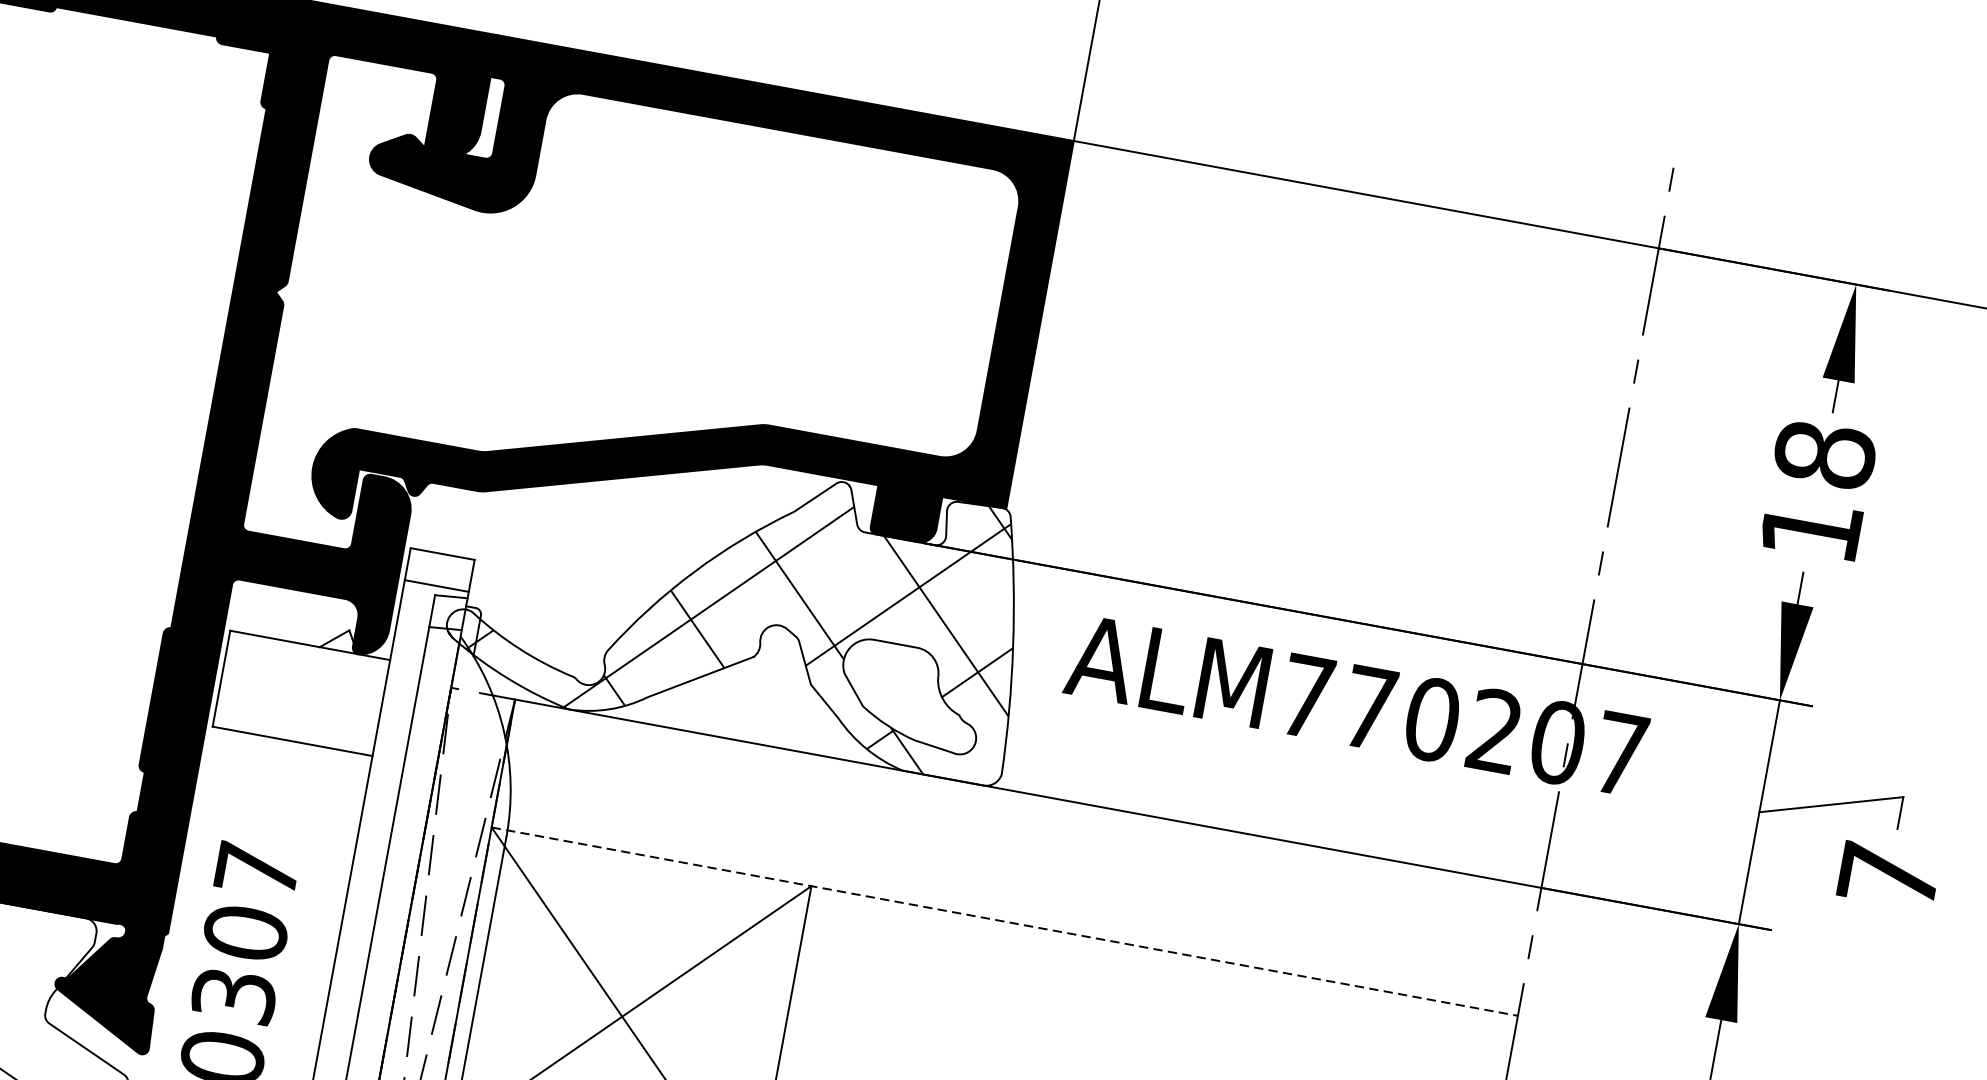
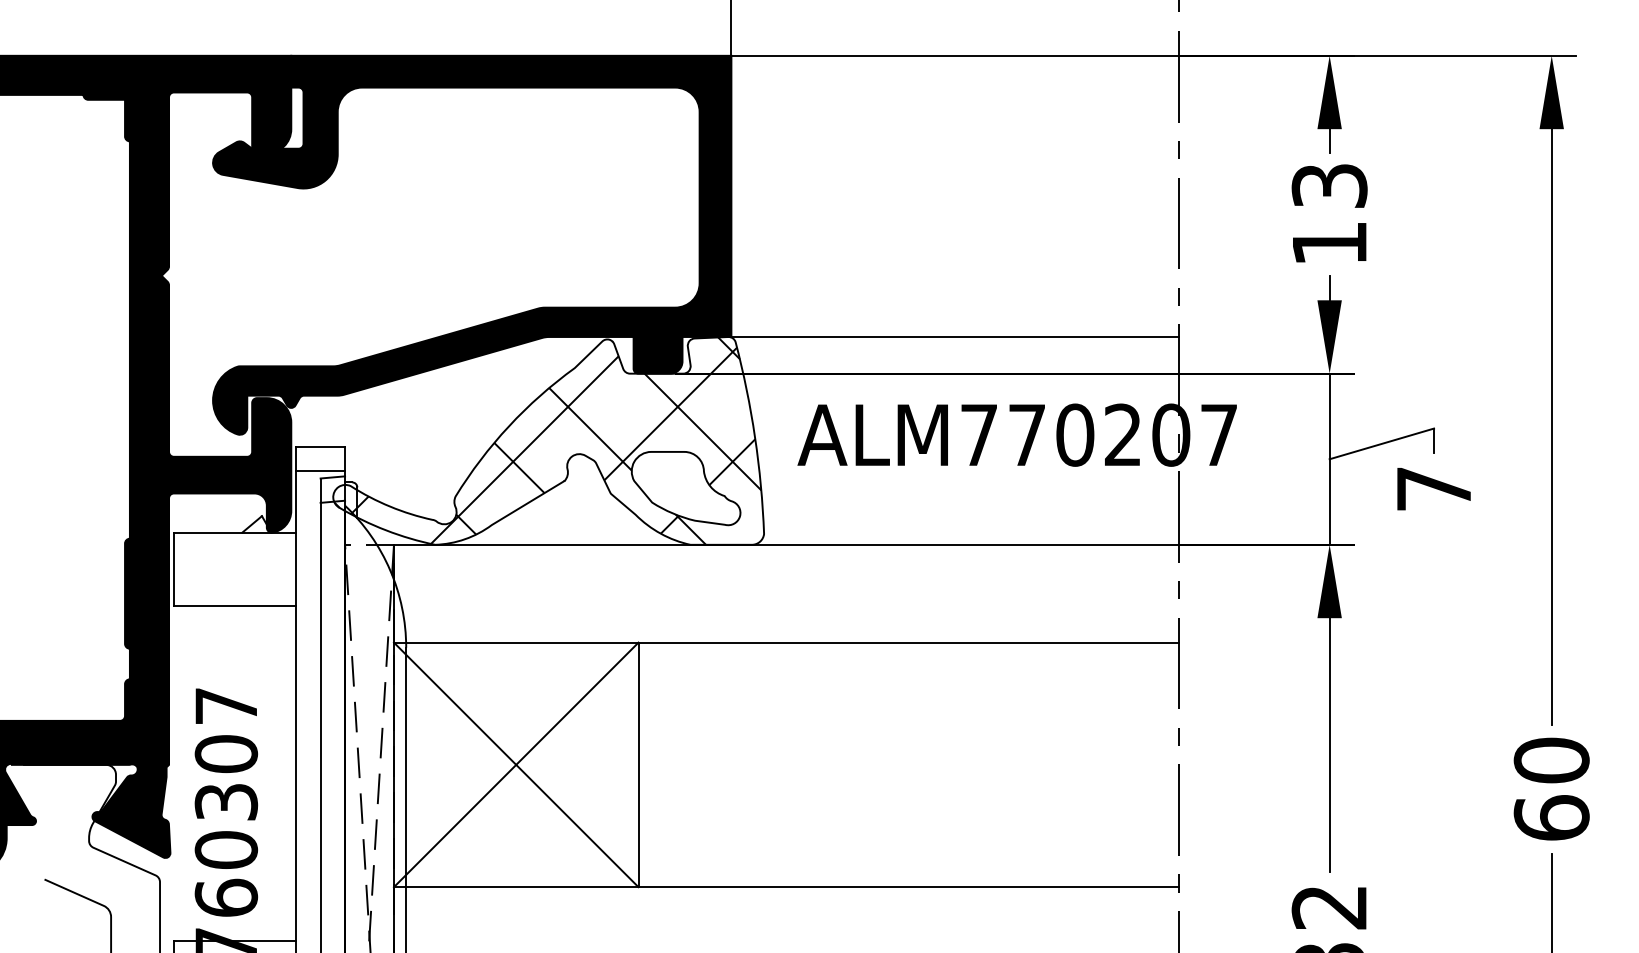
text: (1824, 454) -> (1329, 185), 18 -> 13
line: (1297, 562) -> (954, 337), added
line: (1005, 921) -> (786, 642), dashed -> solid

